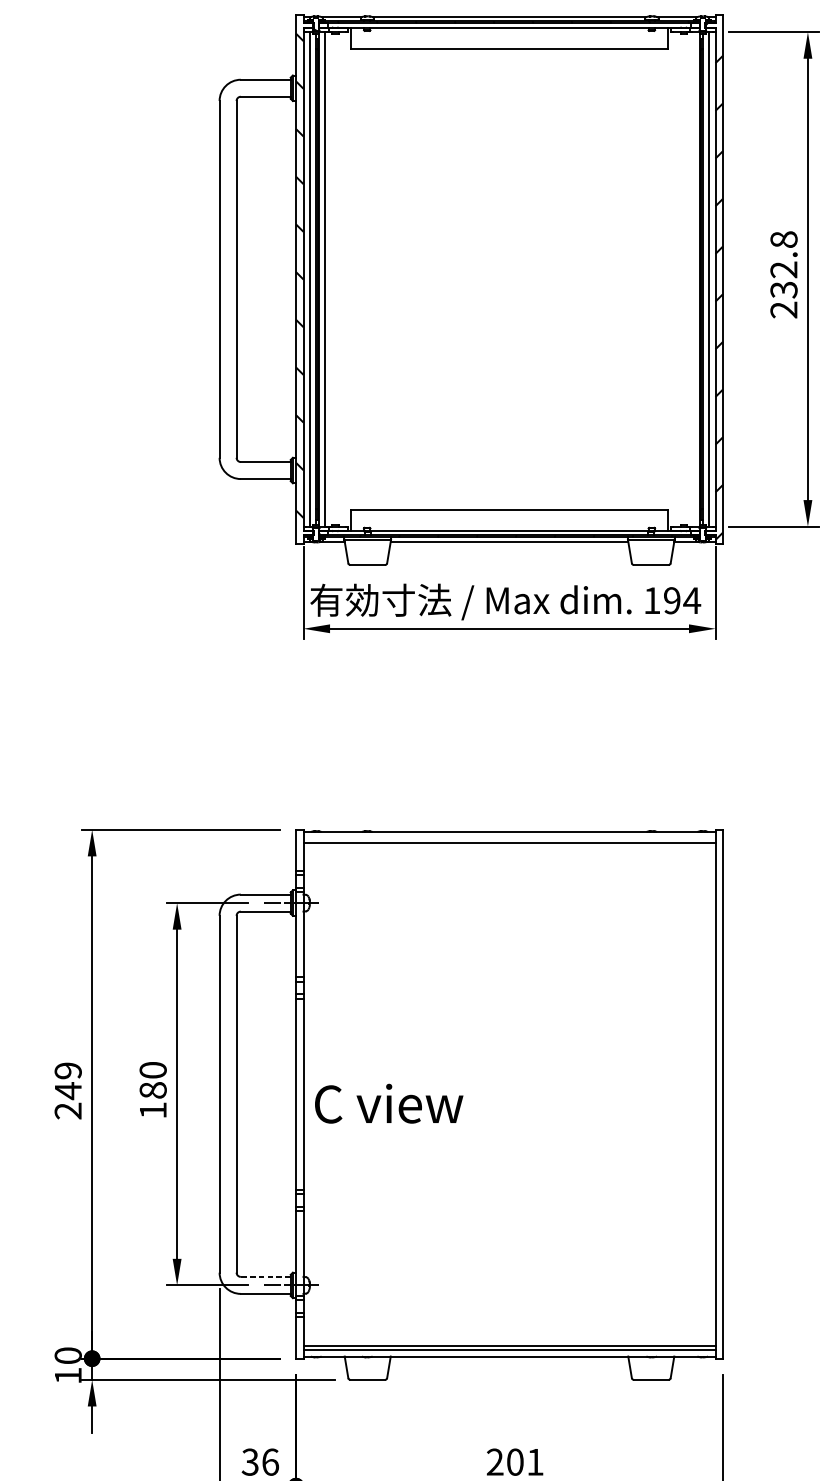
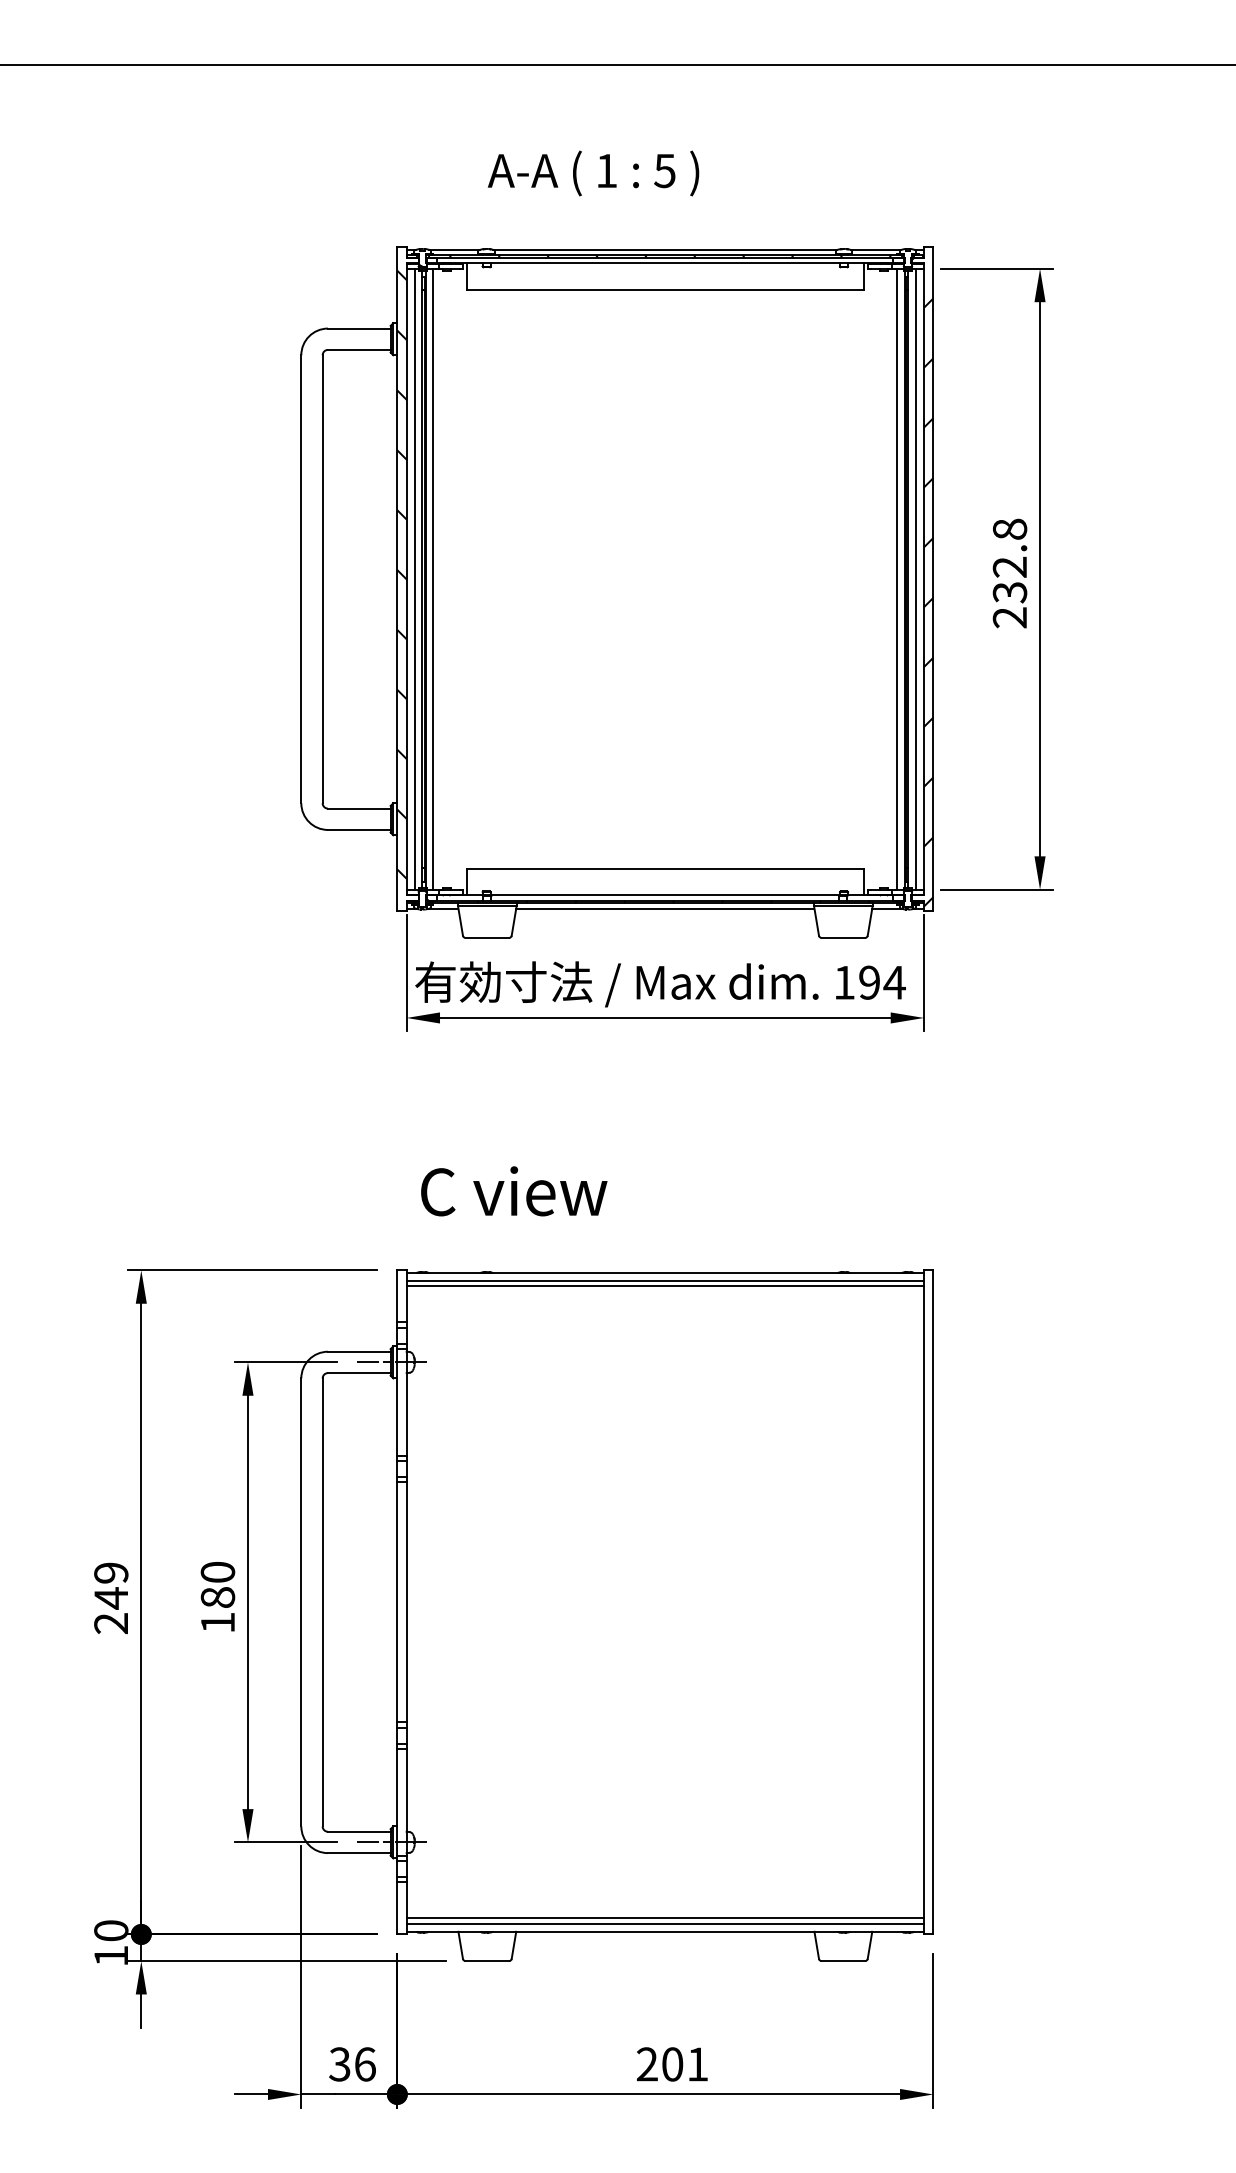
line: (694, 278) -> (897, 578), added
line: (509, 838) -> (665, 1281), added
text: (389, 1103) -> (514, 1191), moved
line: (265, 1276) -> (358, 1831), dashed -> solid

